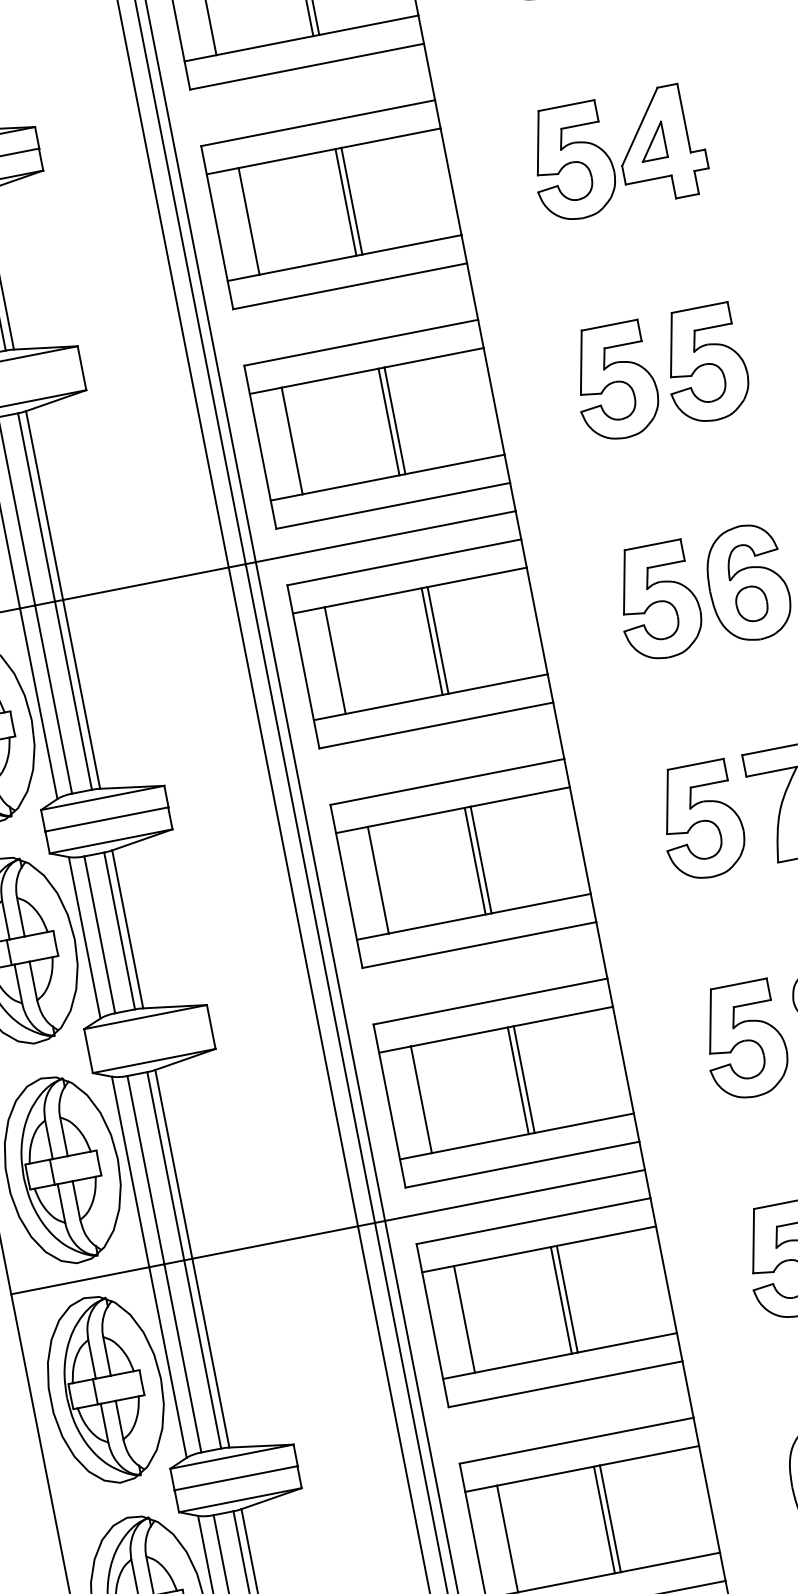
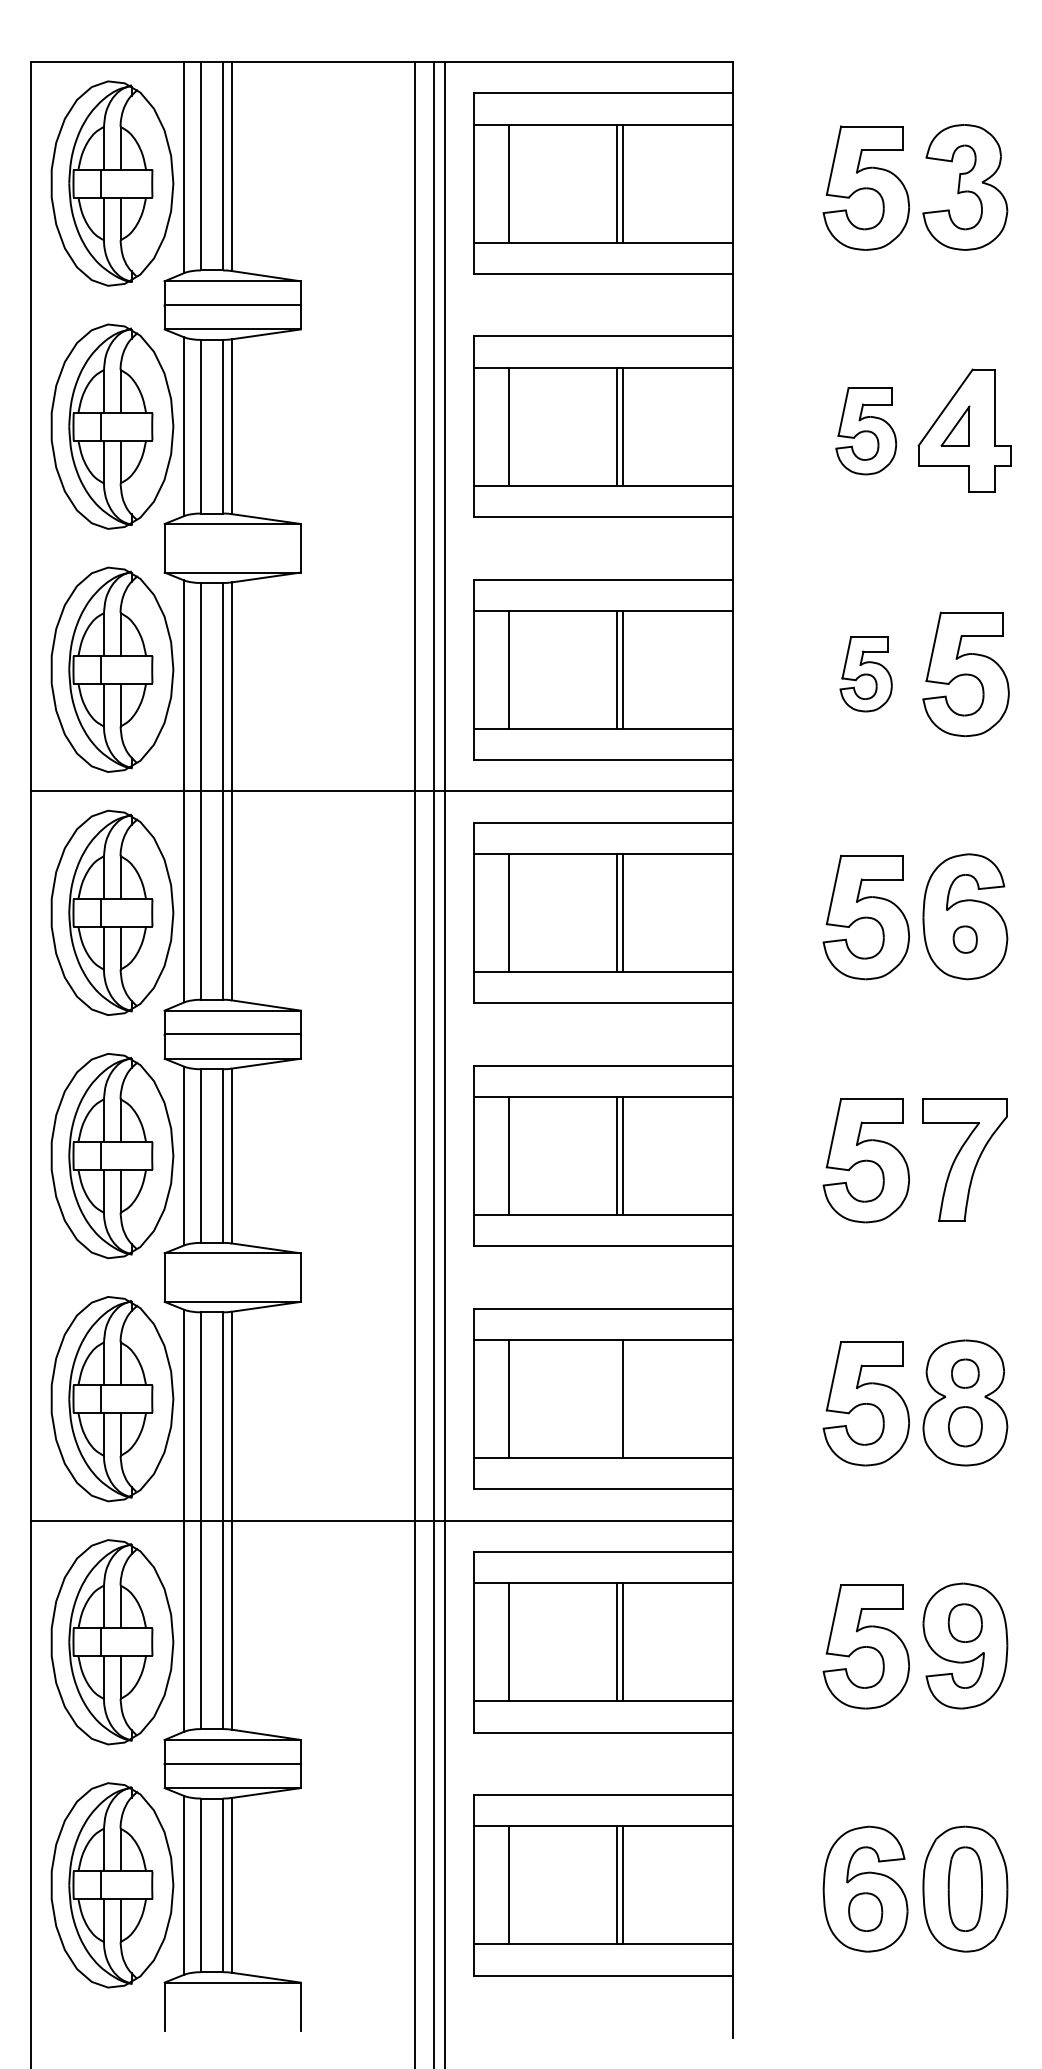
part: (571, 161) -> (865, 430), size x0.7
part: (614, 382) -> (865, 674), size x0.6
part: (751, 603) -> (964, 939), size x0.7
line: (518, 1081) -> (616, 1399), removed

